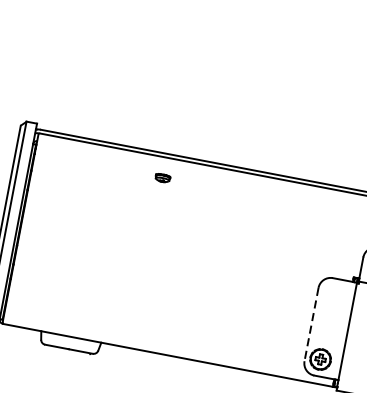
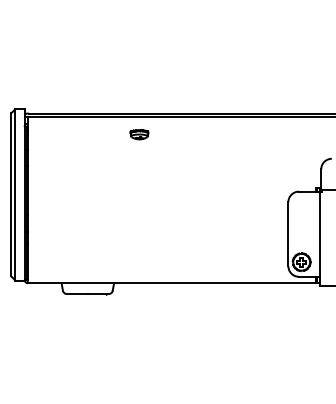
part: (162, 177) -> (139, 134), size x1.43
line: (311, 324) -> (288, 234), dashed -> solid

